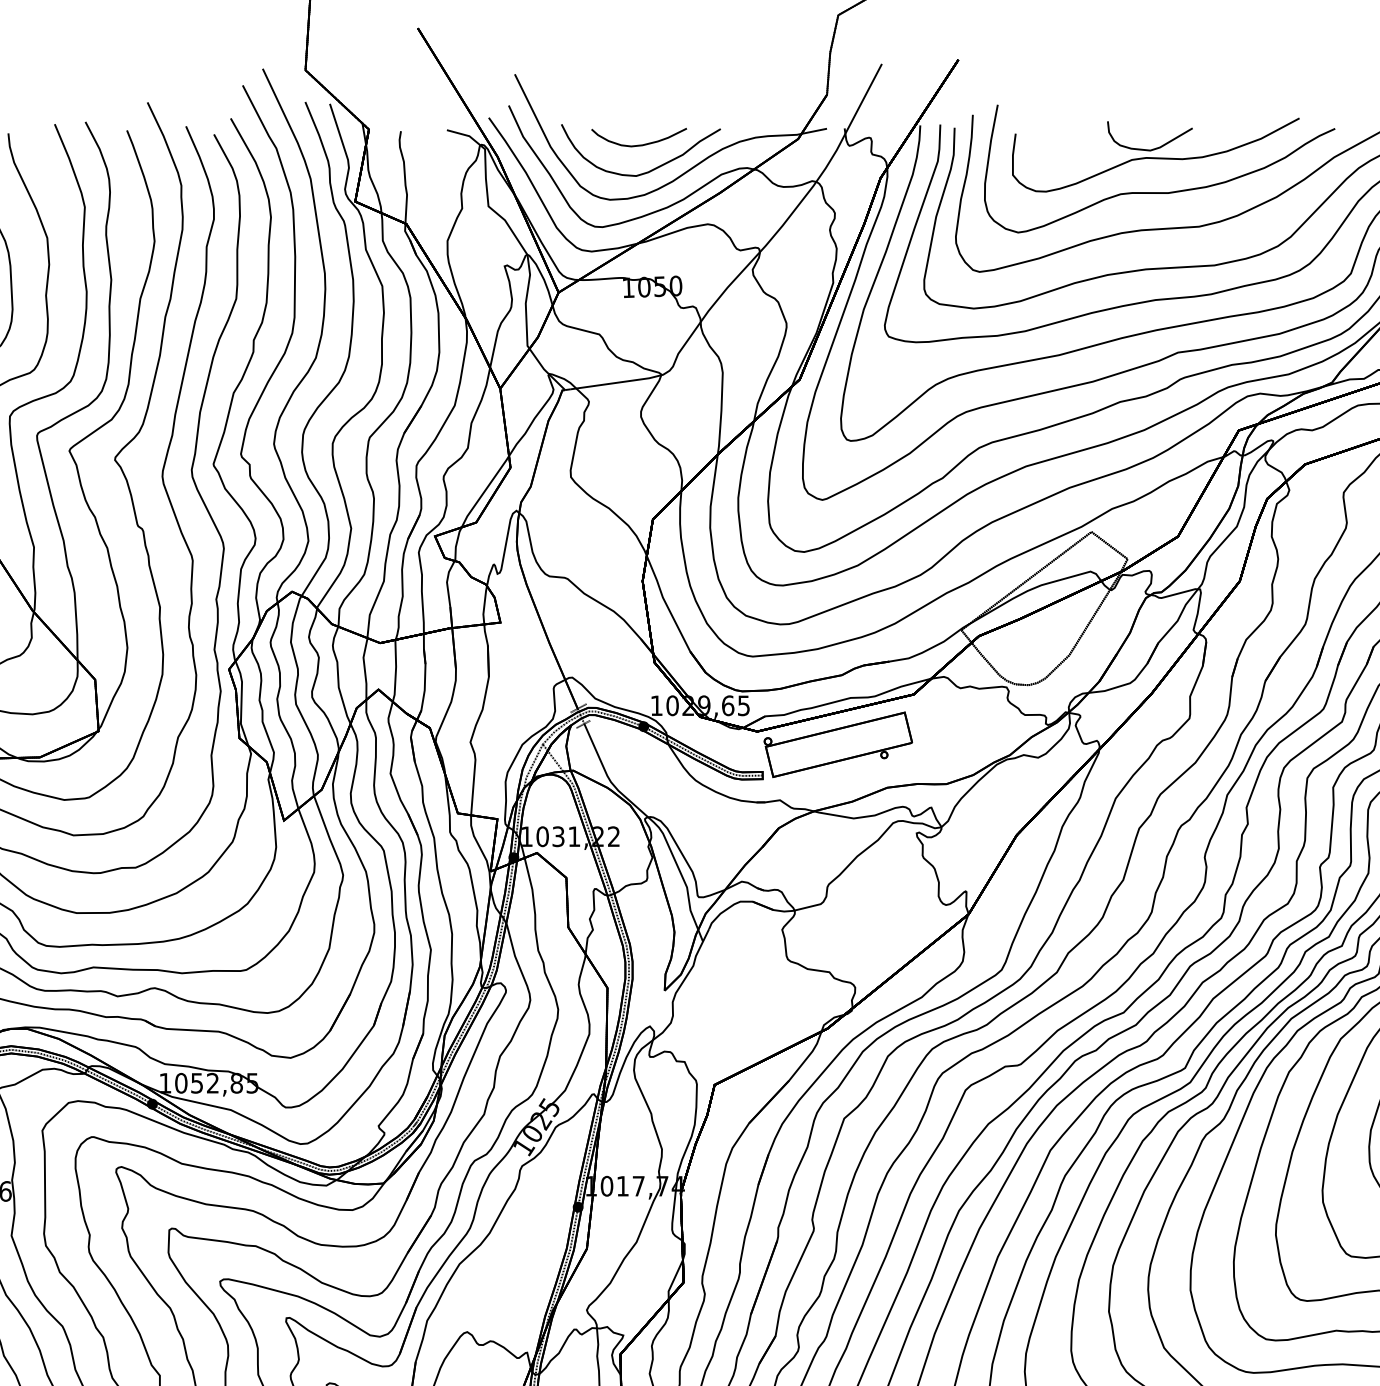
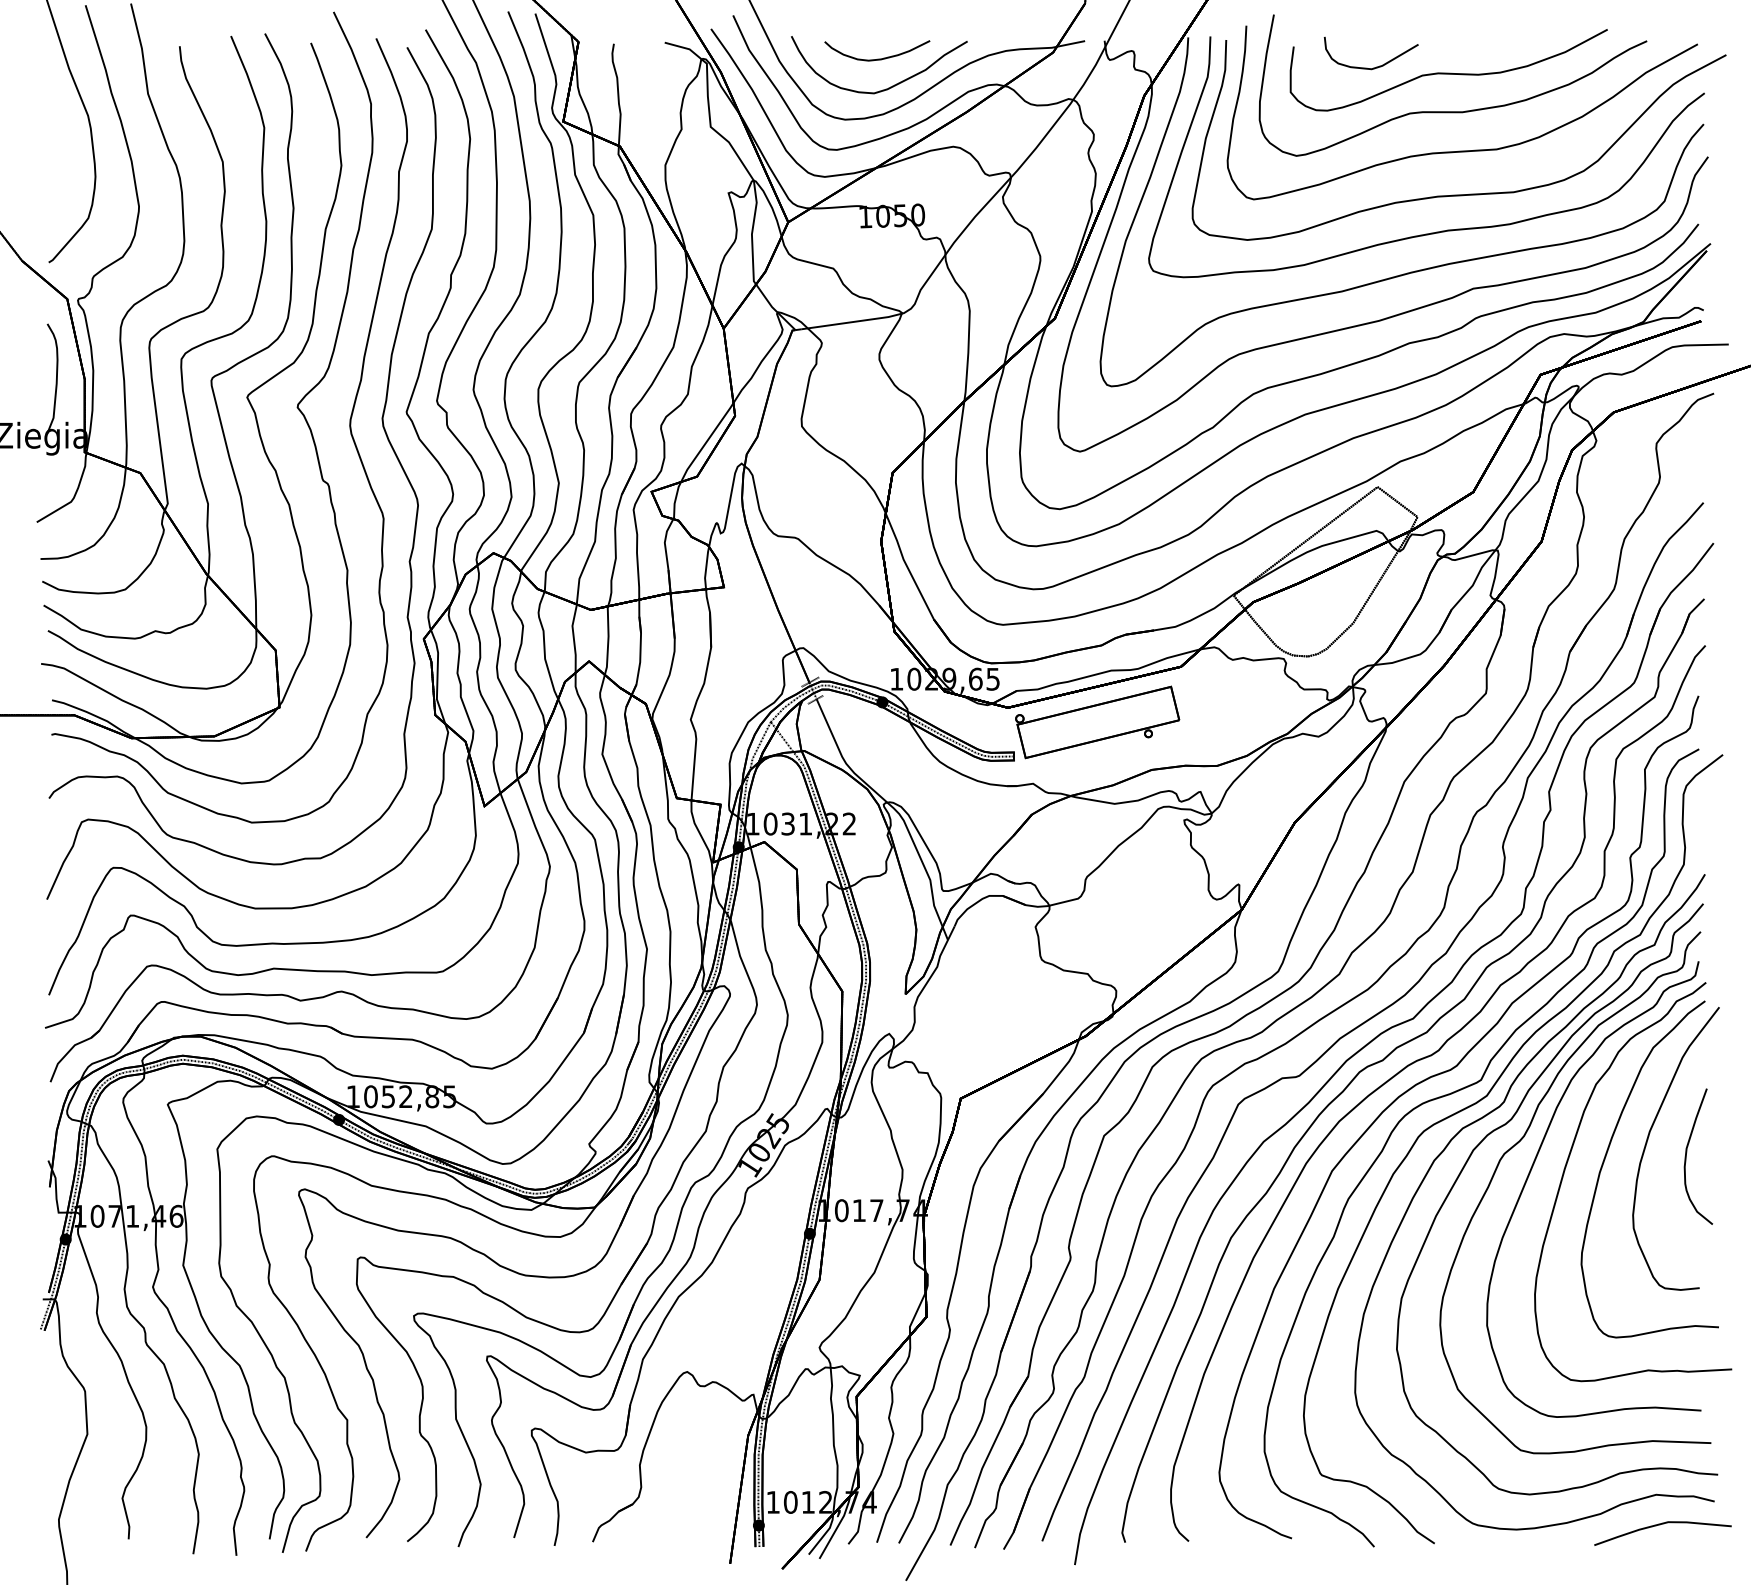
curve: (1154, 148) -> (1376, 66), moved

